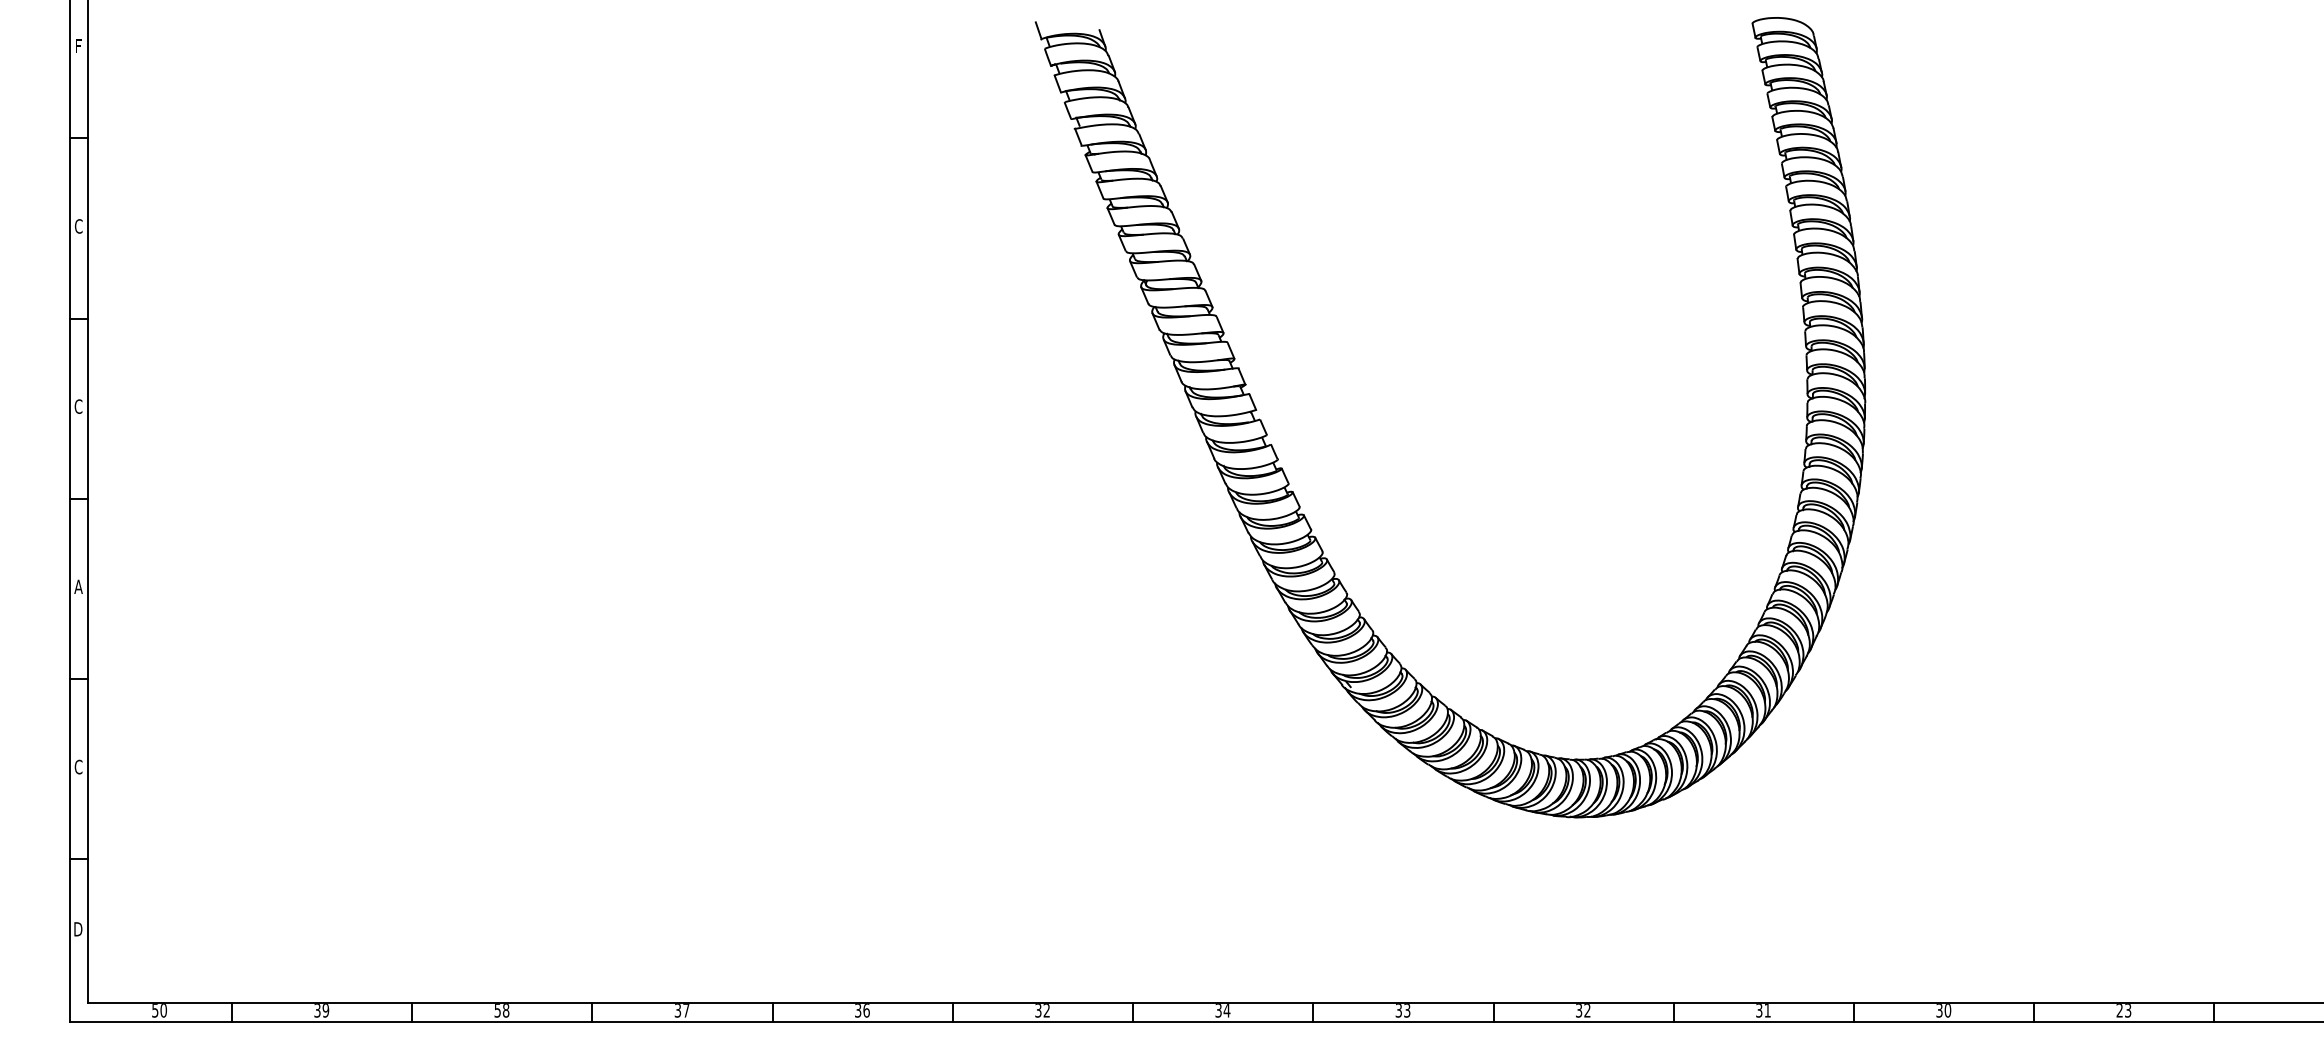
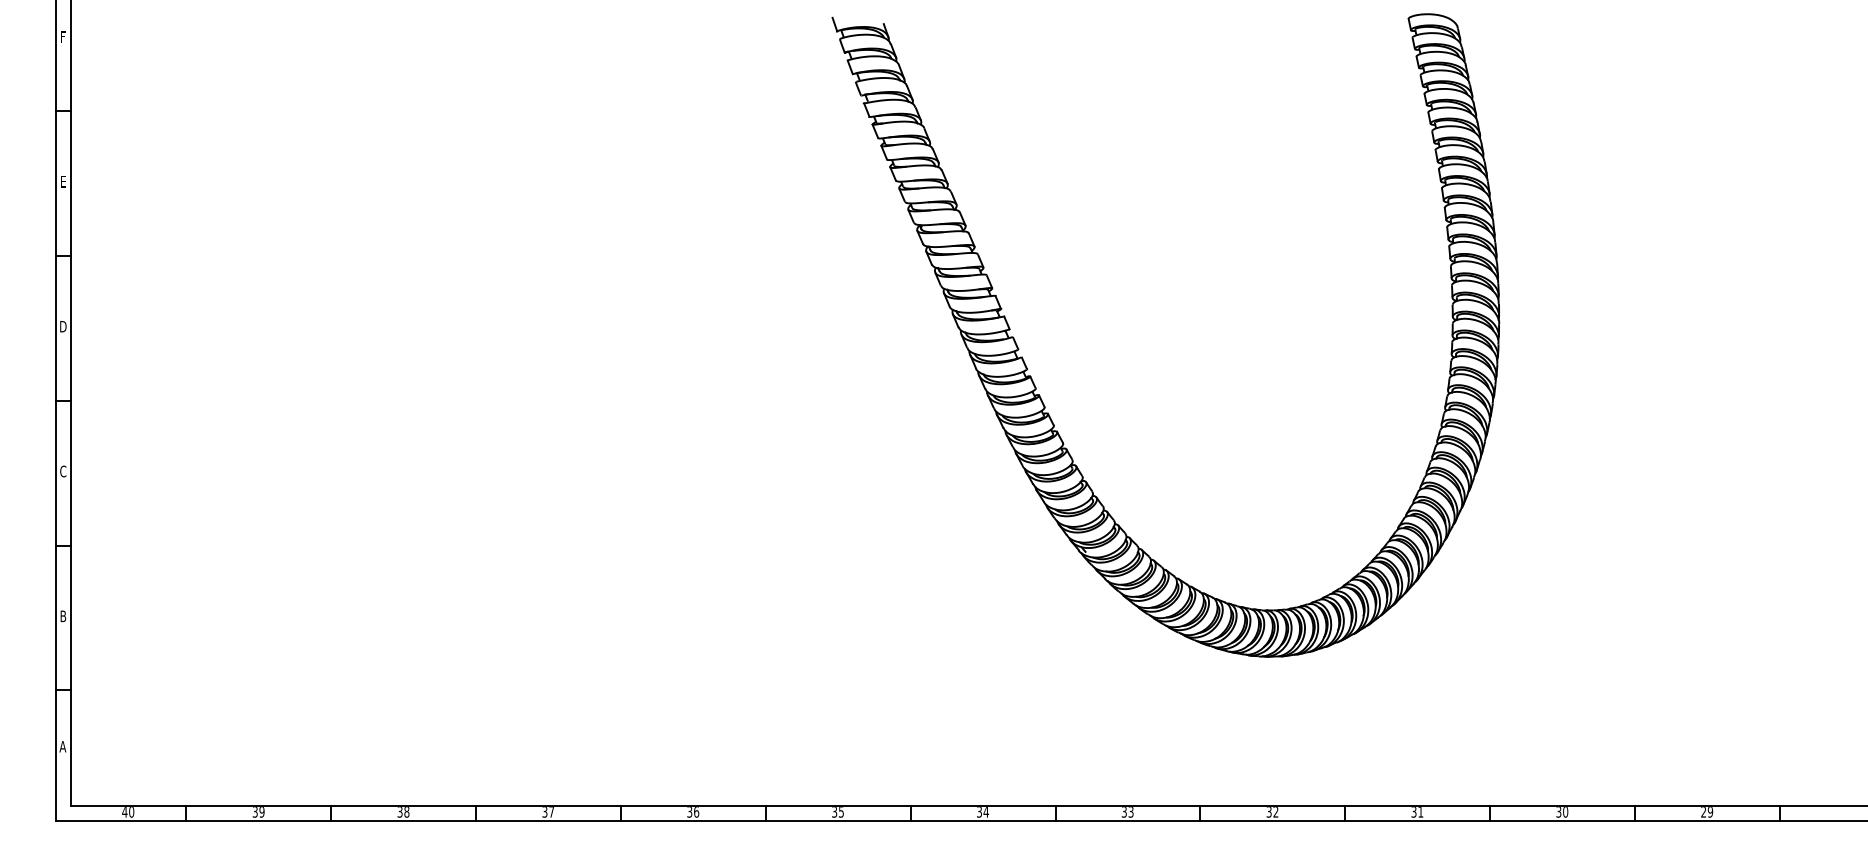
text: (78, 226) -> (63, 181), C -> E
text: (78, 406) -> (63, 326), C -> D
text: (78, 586) -> (63, 471), A -> C
text: (78, 766) -> (63, 615), C -> B
text: (77, 929) -> (62, 746), D -> A
text: (497, 1009) -> (399, 811), 58 -> 38
text: (154, 1010) -> (124, 811), 50 -> 40
text: (1046, 1010) -> (841, 811), 32 -> 35
text: (2127, 1010) -> (1709, 811), 23 -> 29

